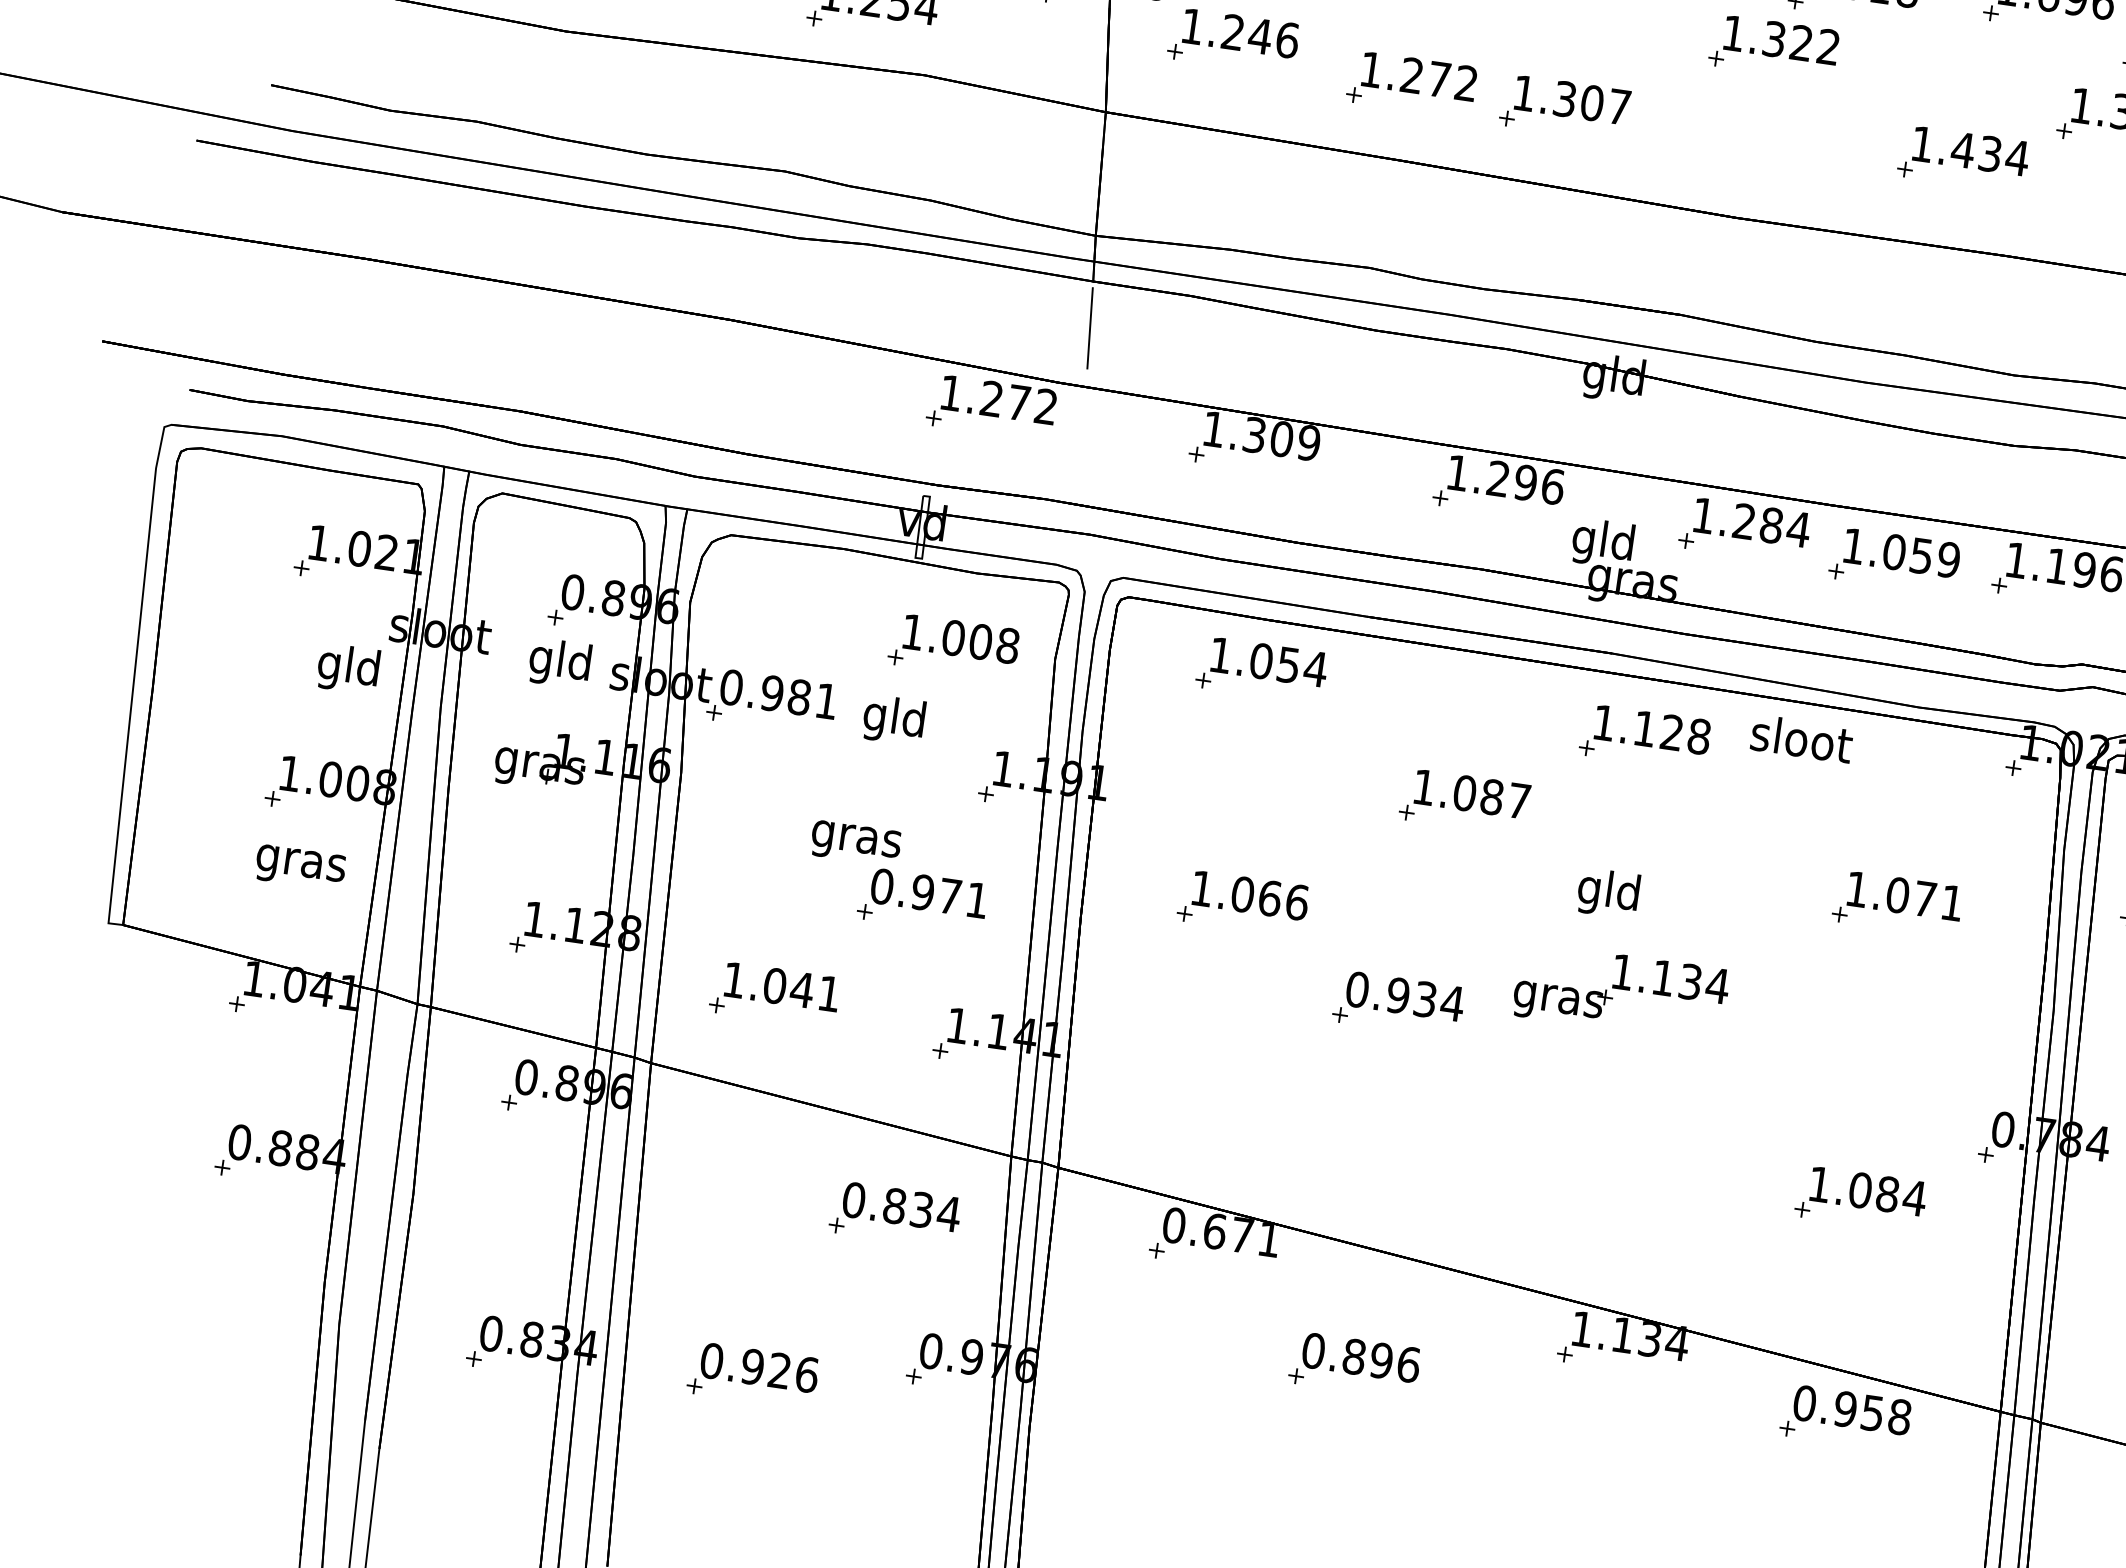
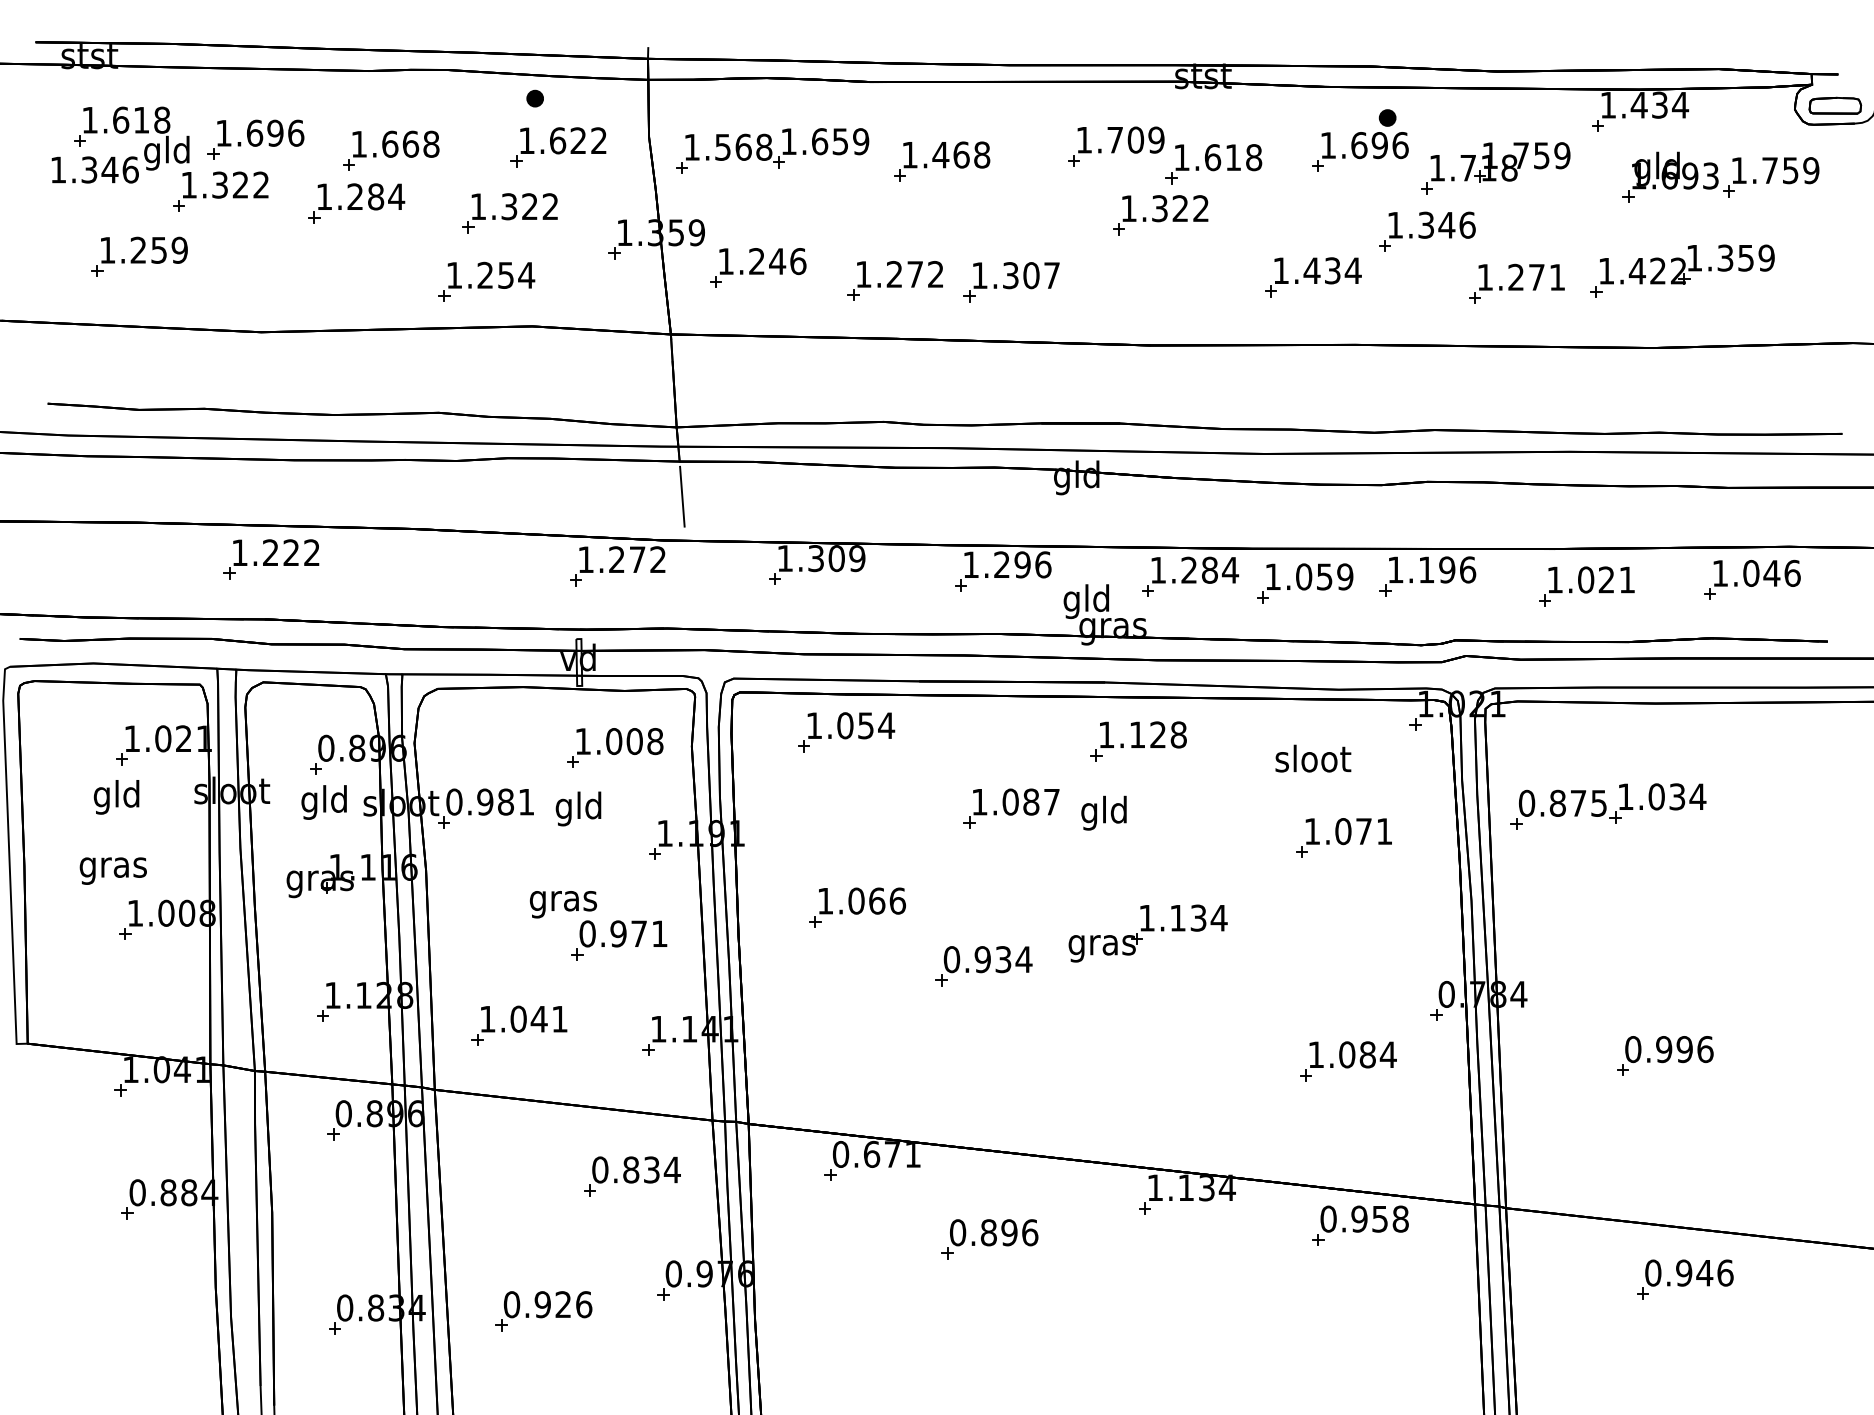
part: (536, 333) -> (271, 559), added
text: (348, 669) -> (116, 797), moved
text: (1802, 738) -> (1313, 758), moved
text: (299, 866) -> (112, 870), moved
text: (1607, 892) -> (1103, 812), moved

